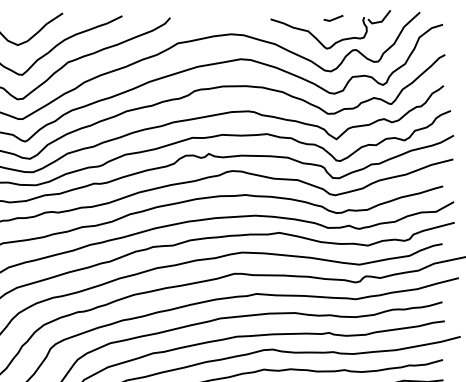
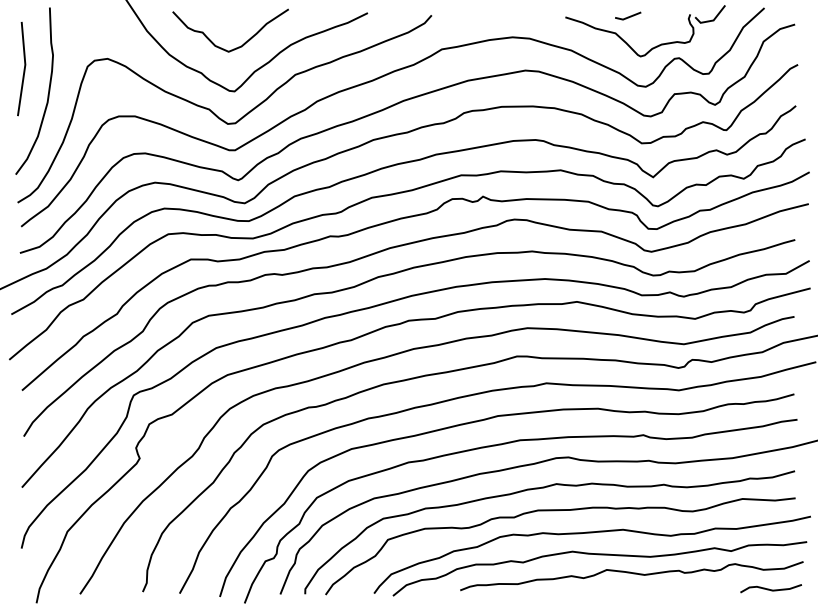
line: (333, 18) -> (628, 16), moved

